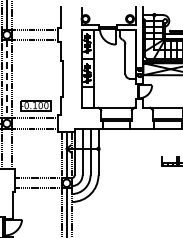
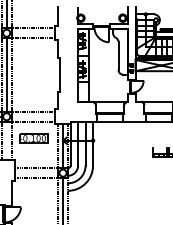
line: (6, 79) -> (6, 75), dashed -> solid
part: (35, 105) -> (33, 138), moved

